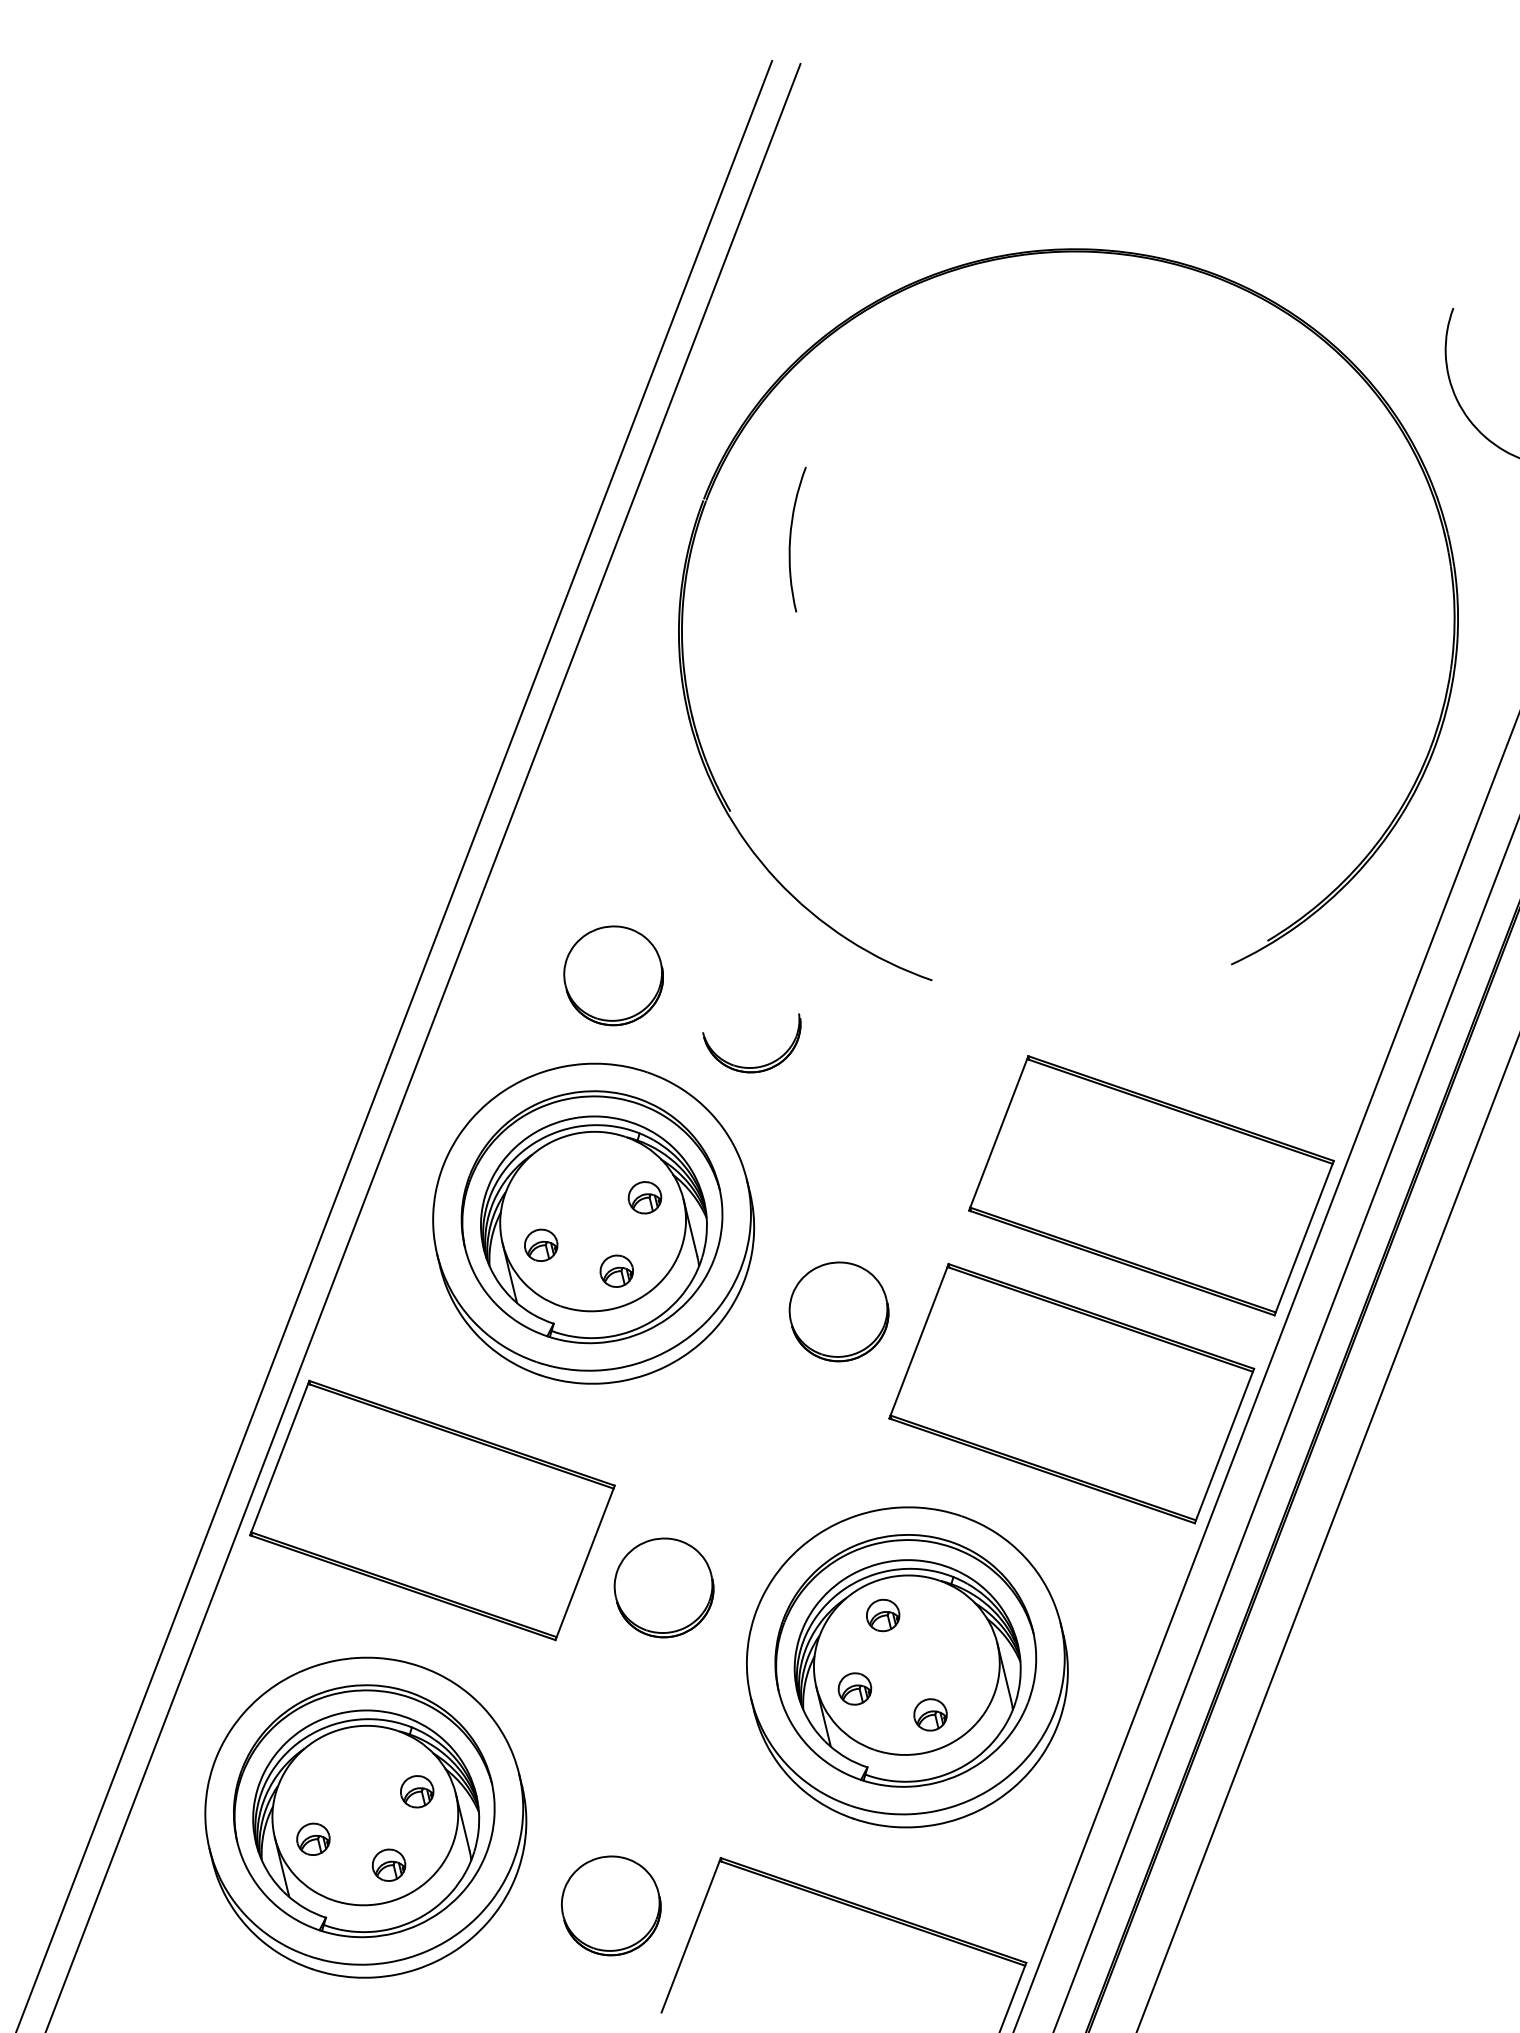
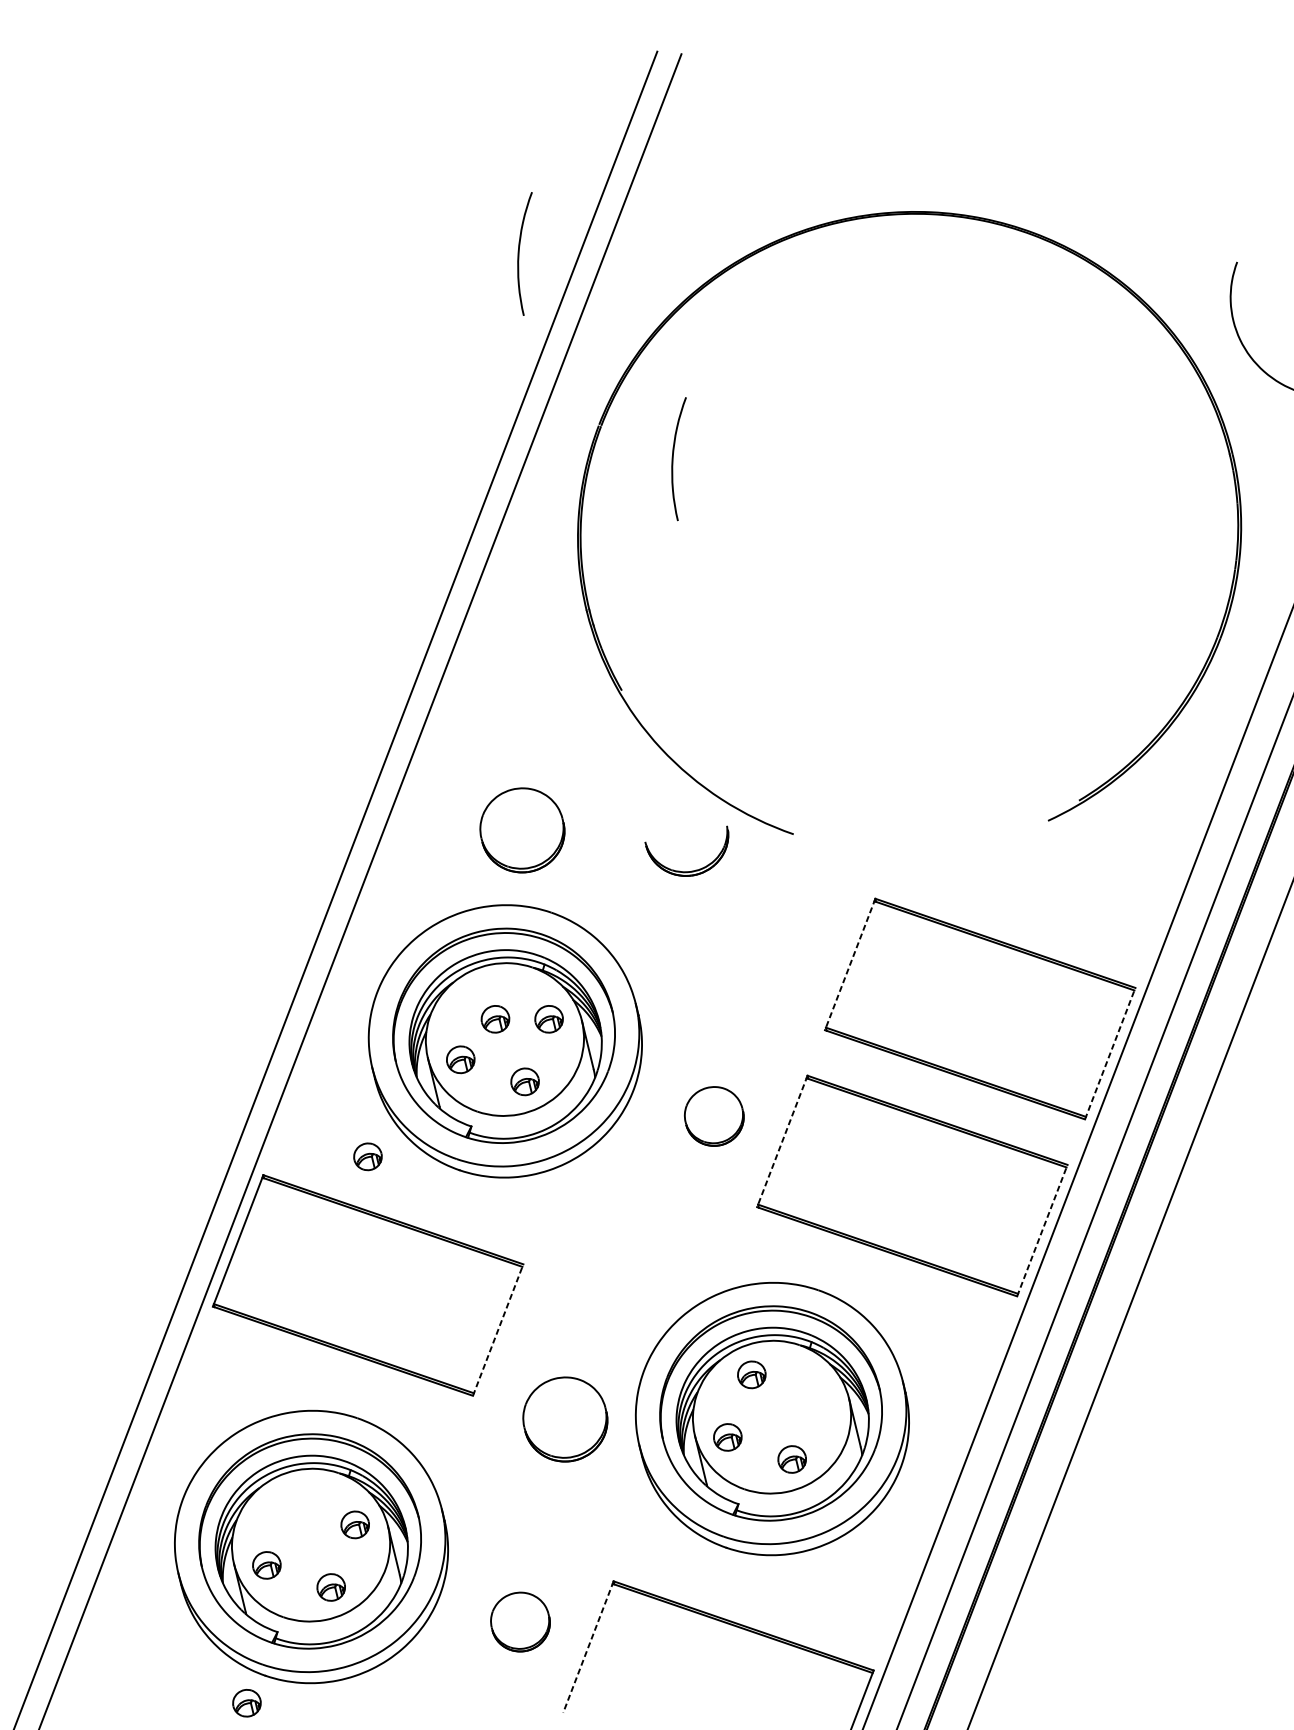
curve: (610, 297) -> (519, 252), added
part: (754, 1066) -> (689, 870), moved
line: (998, 1133) -> (850, 964), solid -> dashed
part: (581, 1197) -> (495, 1019), added
line: (1304, 1238) -> (1110, 1053), solid -> dashed
part: (838, 1311) -> (713, 1116), size x0.7
line: (919, 1341) -> (782, 1141), solid -> dashed
part: (432, 1358) -> (368, 1156), added
line: (1224, 1446) -> (1042, 1231), solid -> dashed
line: (585, 1562) -> (498, 1329), solid -> dashed
part: (663, 1587) -> (564, 1419), moved
part: (611, 1905) -> (520, 1621), size x0.7
line: (691, 1935) -> (588, 1647), solid -> dashed
part: (289, 2000) -> (246, 1702), added

